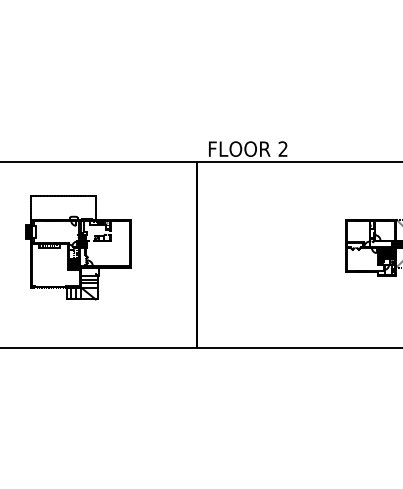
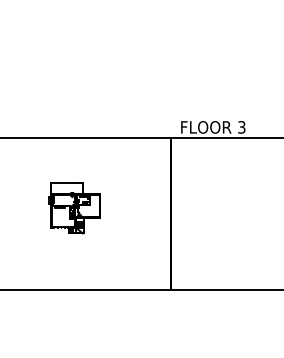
text: (282, 148) -> (241, 126), 2 -> 3
part: (78, 247) -> (74, 207), size x0.6

